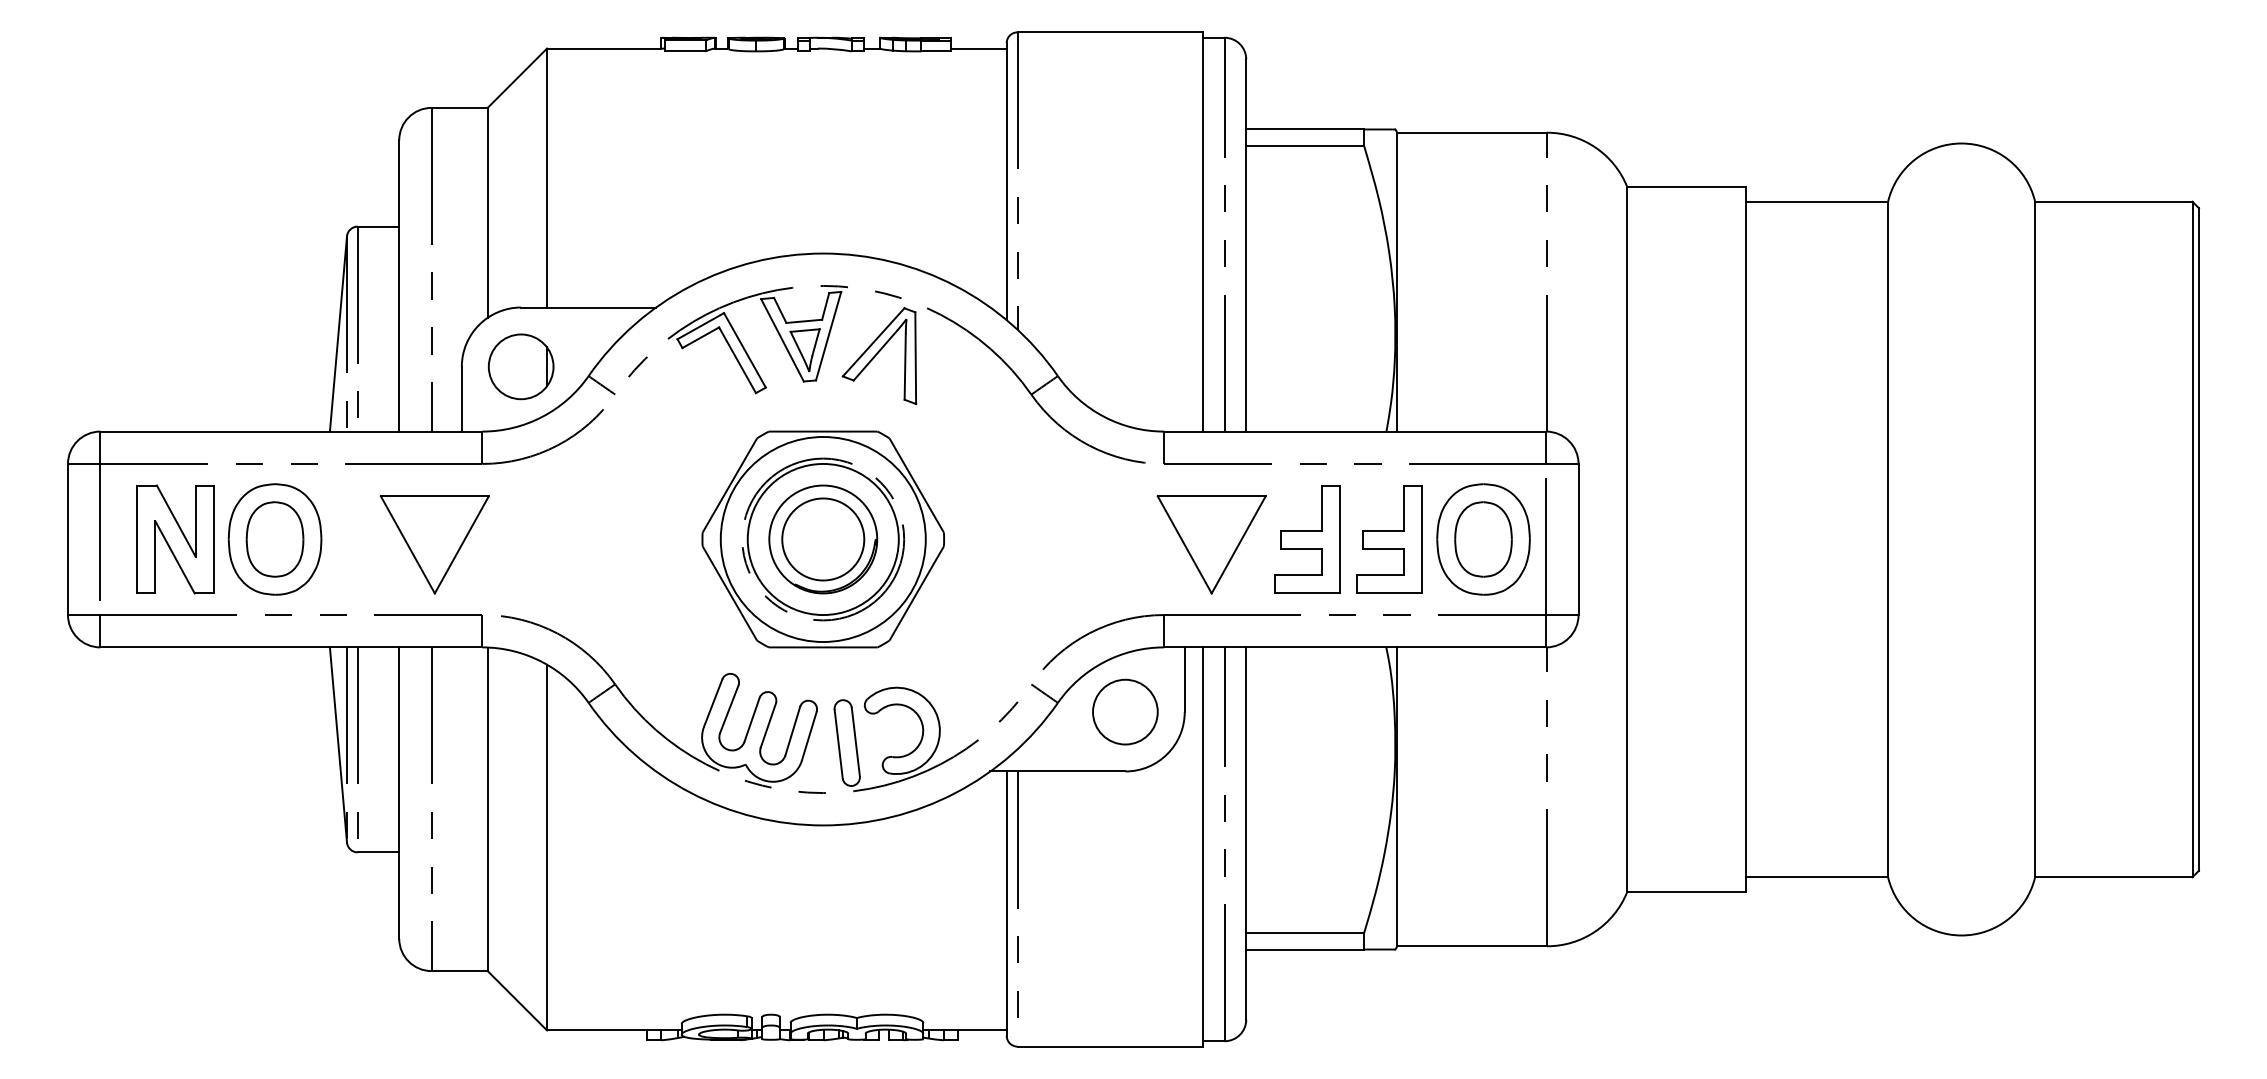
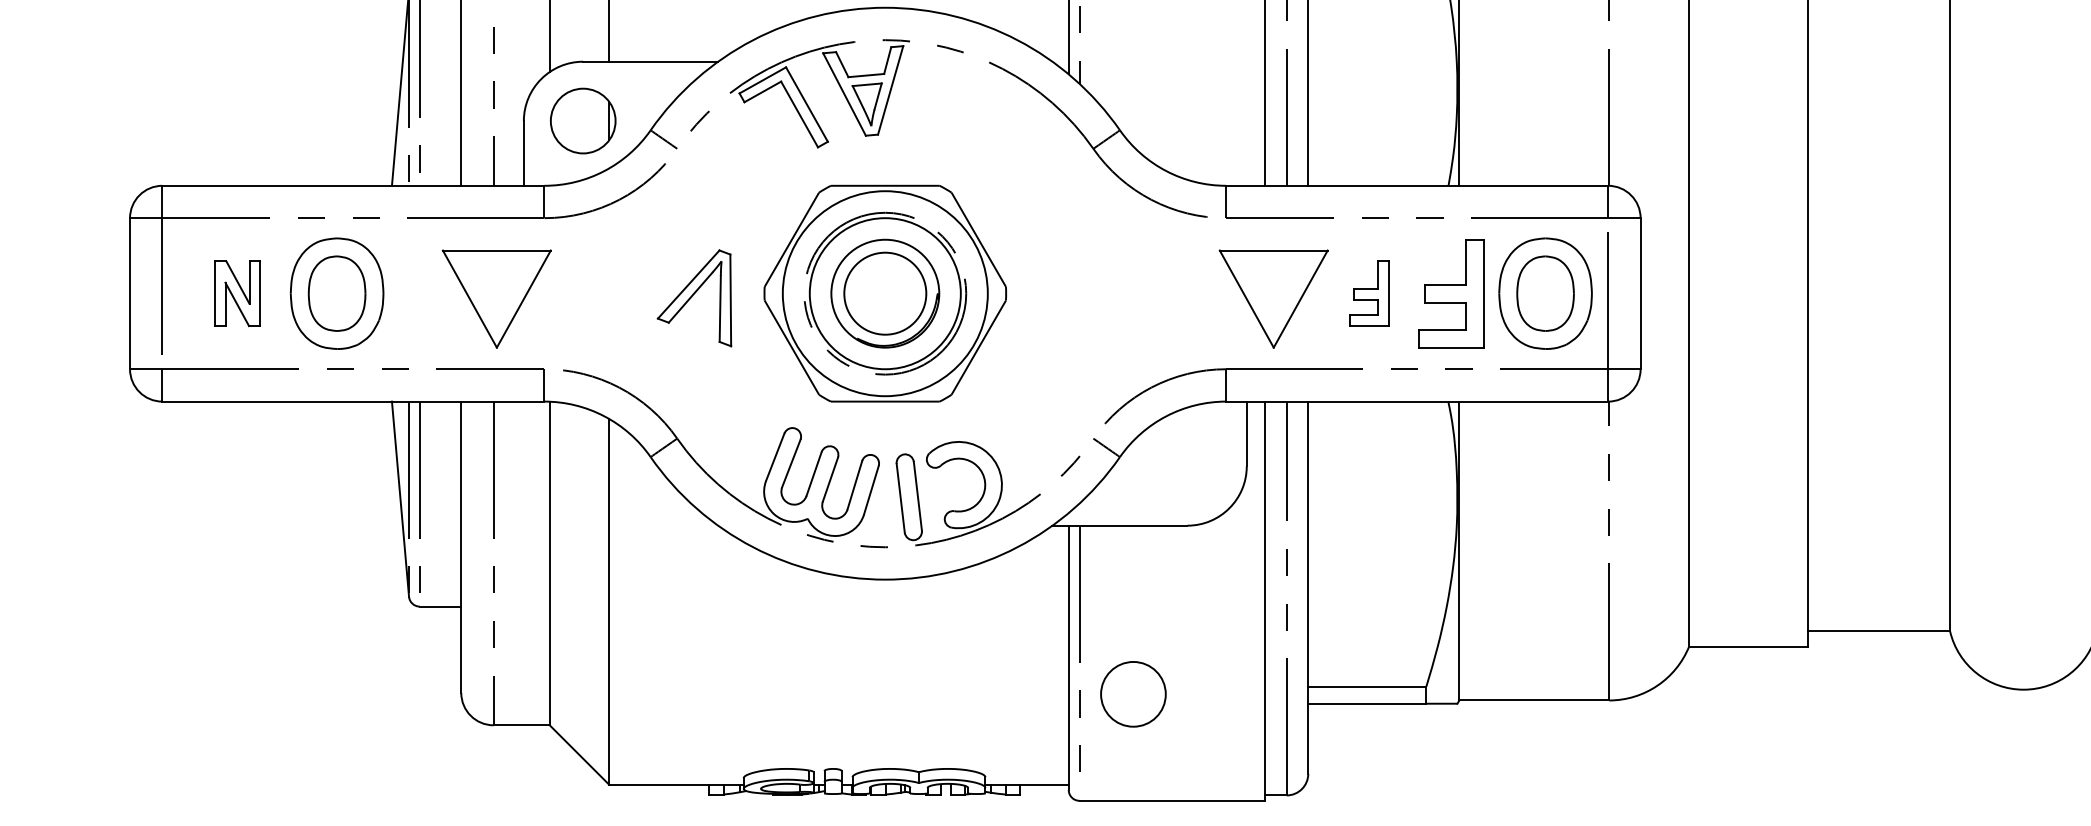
part: (879, 356) -> (694, 298), moved
part: (175, 539) -> (237, 293), size x0.6
part: (1307, 539) -> (1369, 293), size x0.6
circle: (1125, 711) -> (1133, 693), moved

